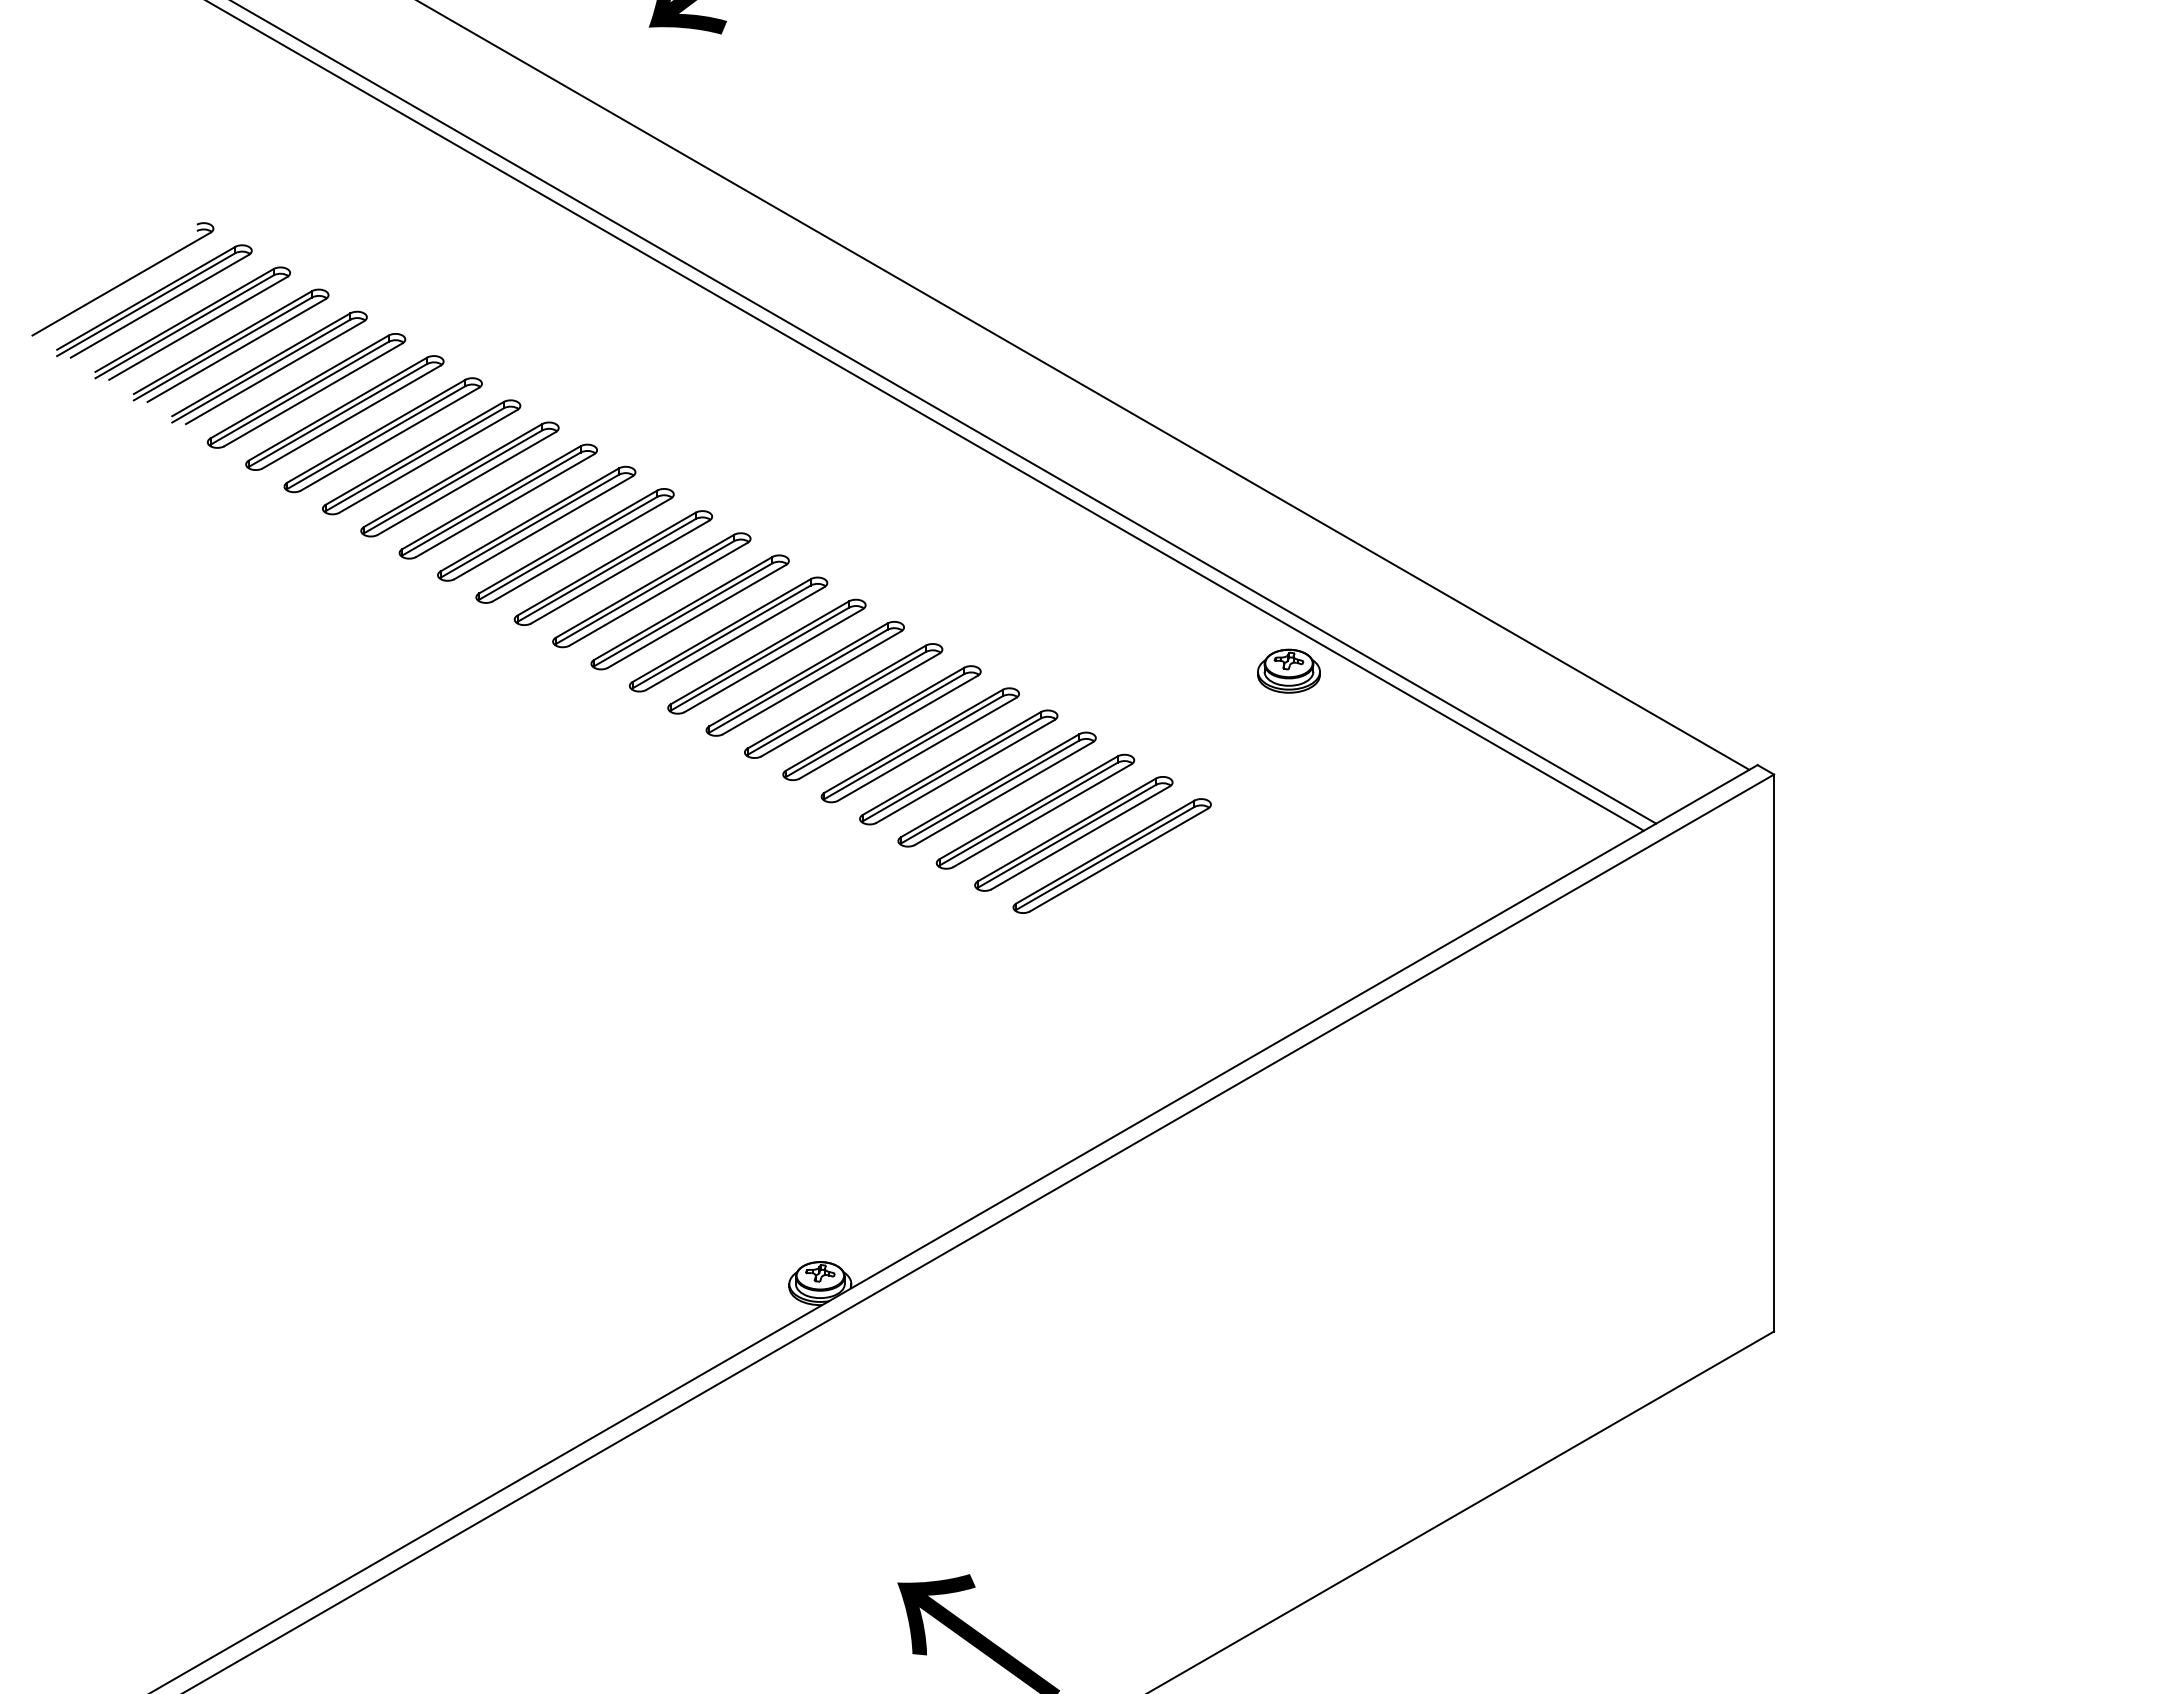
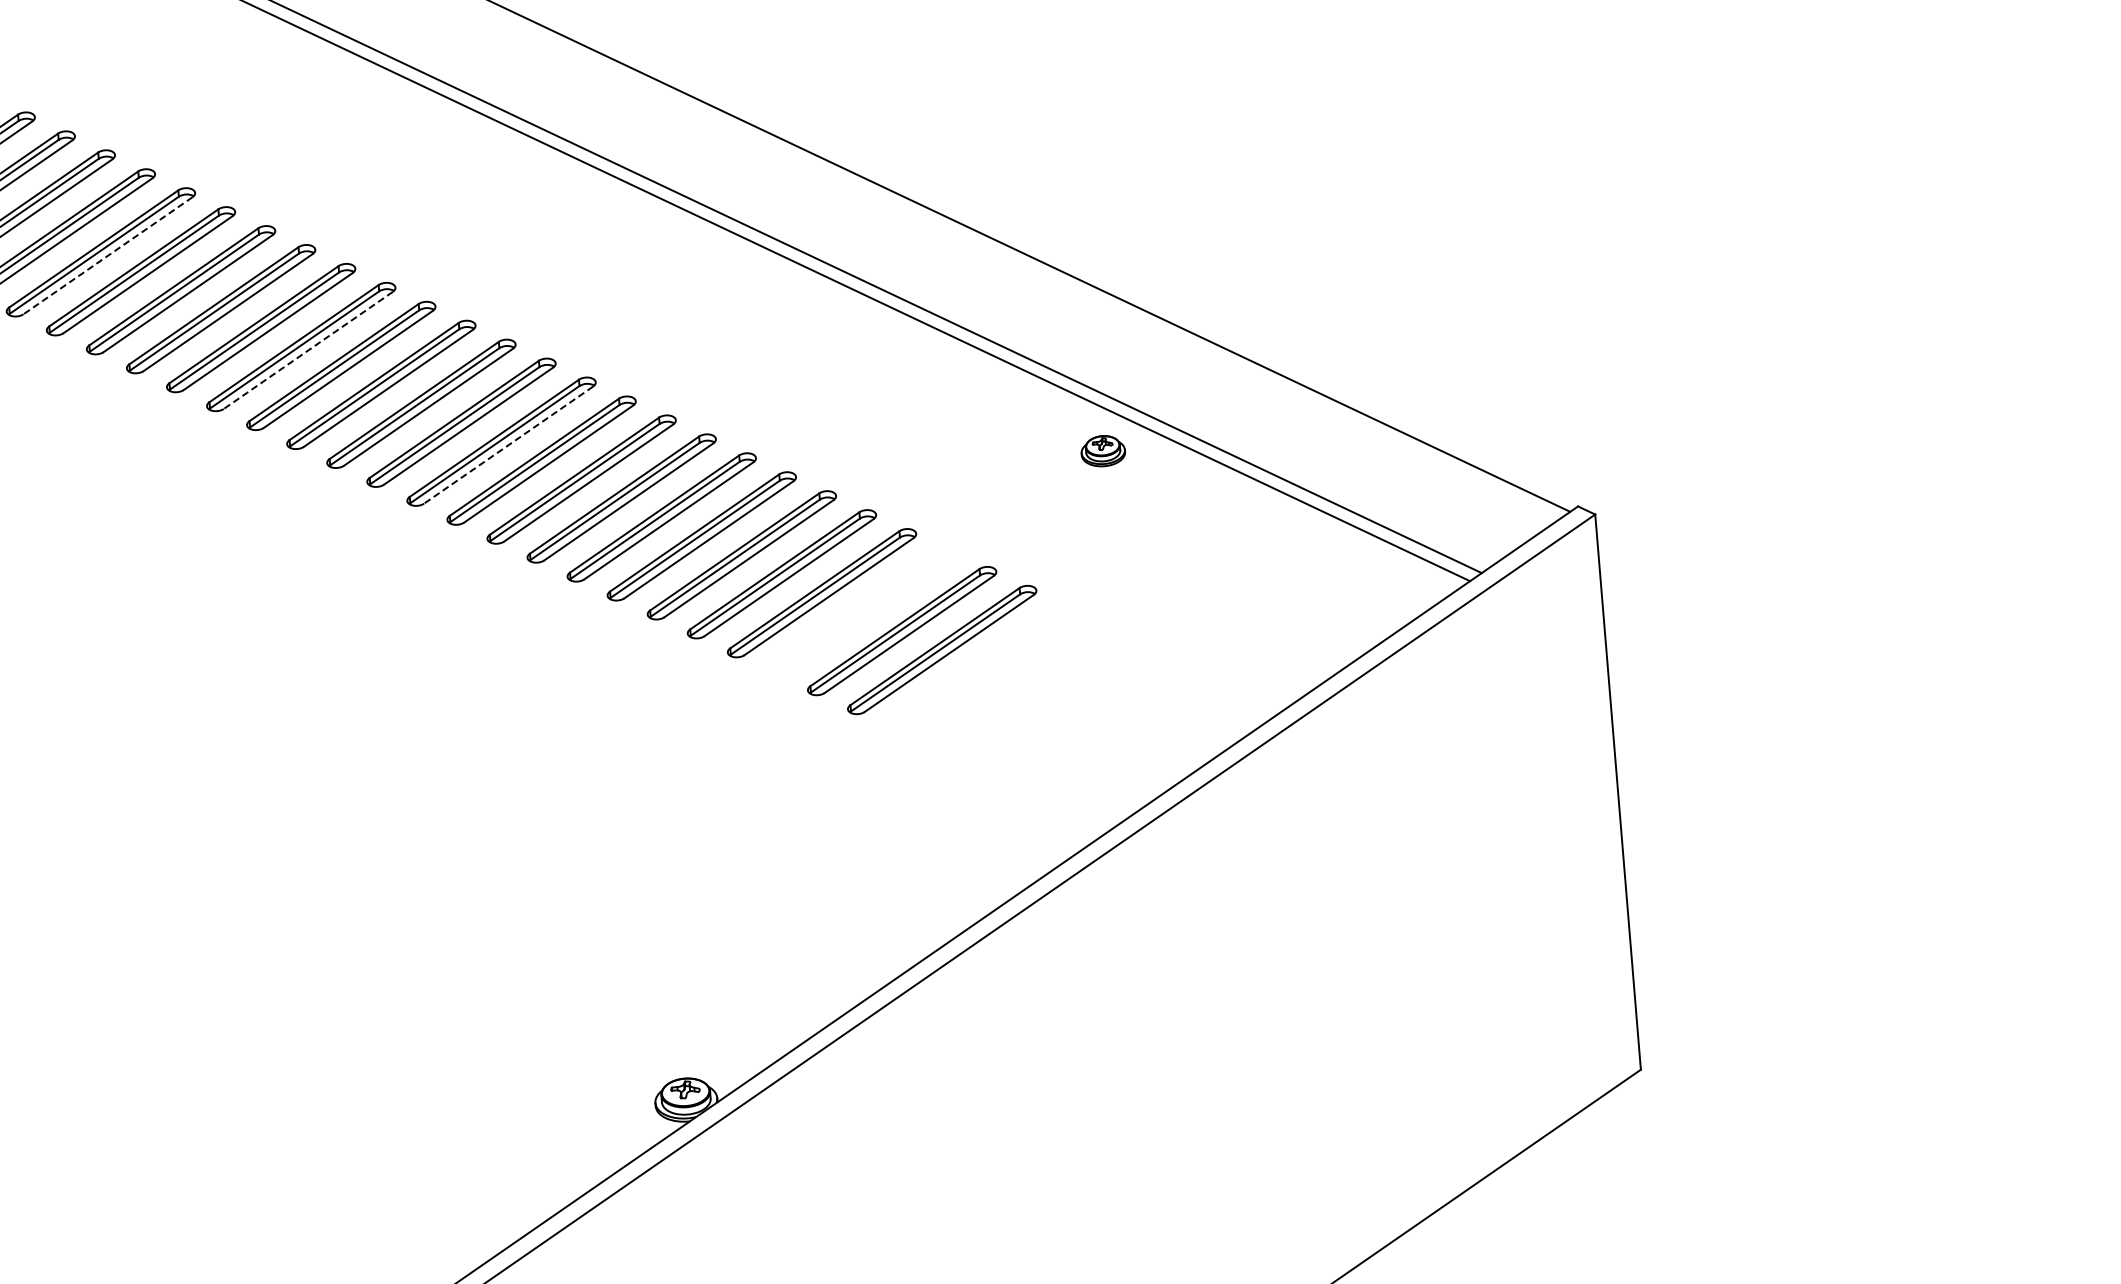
line: (313, 394) -> (108, 255), solid -> dashed
line: (505, 505) -> (308, 350), solid -> dashed
line: (697, 616) -> (509, 445), solid -> dashed
part: (1288, 670) -> (1102, 450), size x0.7
part: (1035, 811) -> (862, 611), removed

